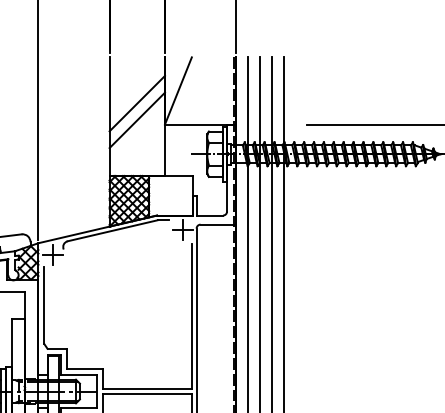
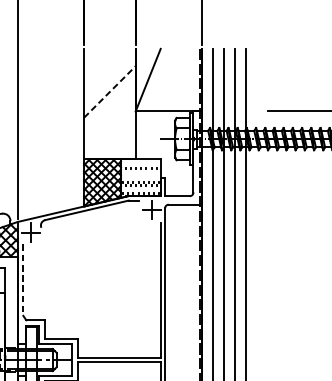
line: (137, 103) -> (110, 91), solid -> dashed
line: (136, 120) -> (109, 107), removed
line: (44, 306) -> (23, 280), solid -> dashed

